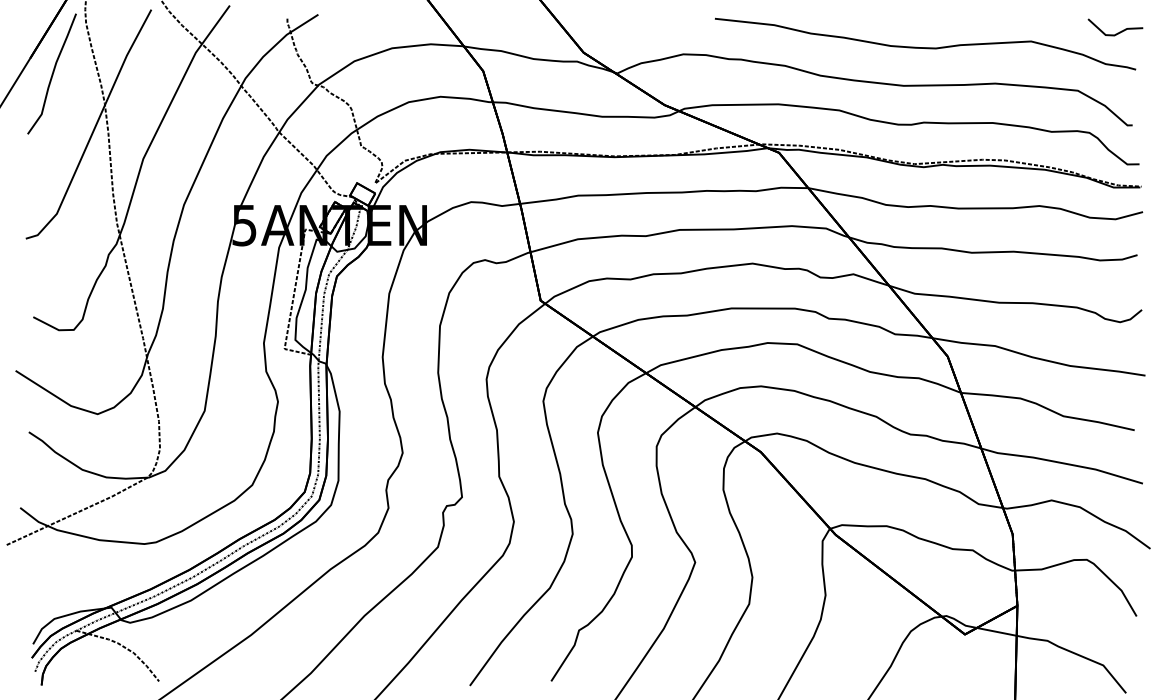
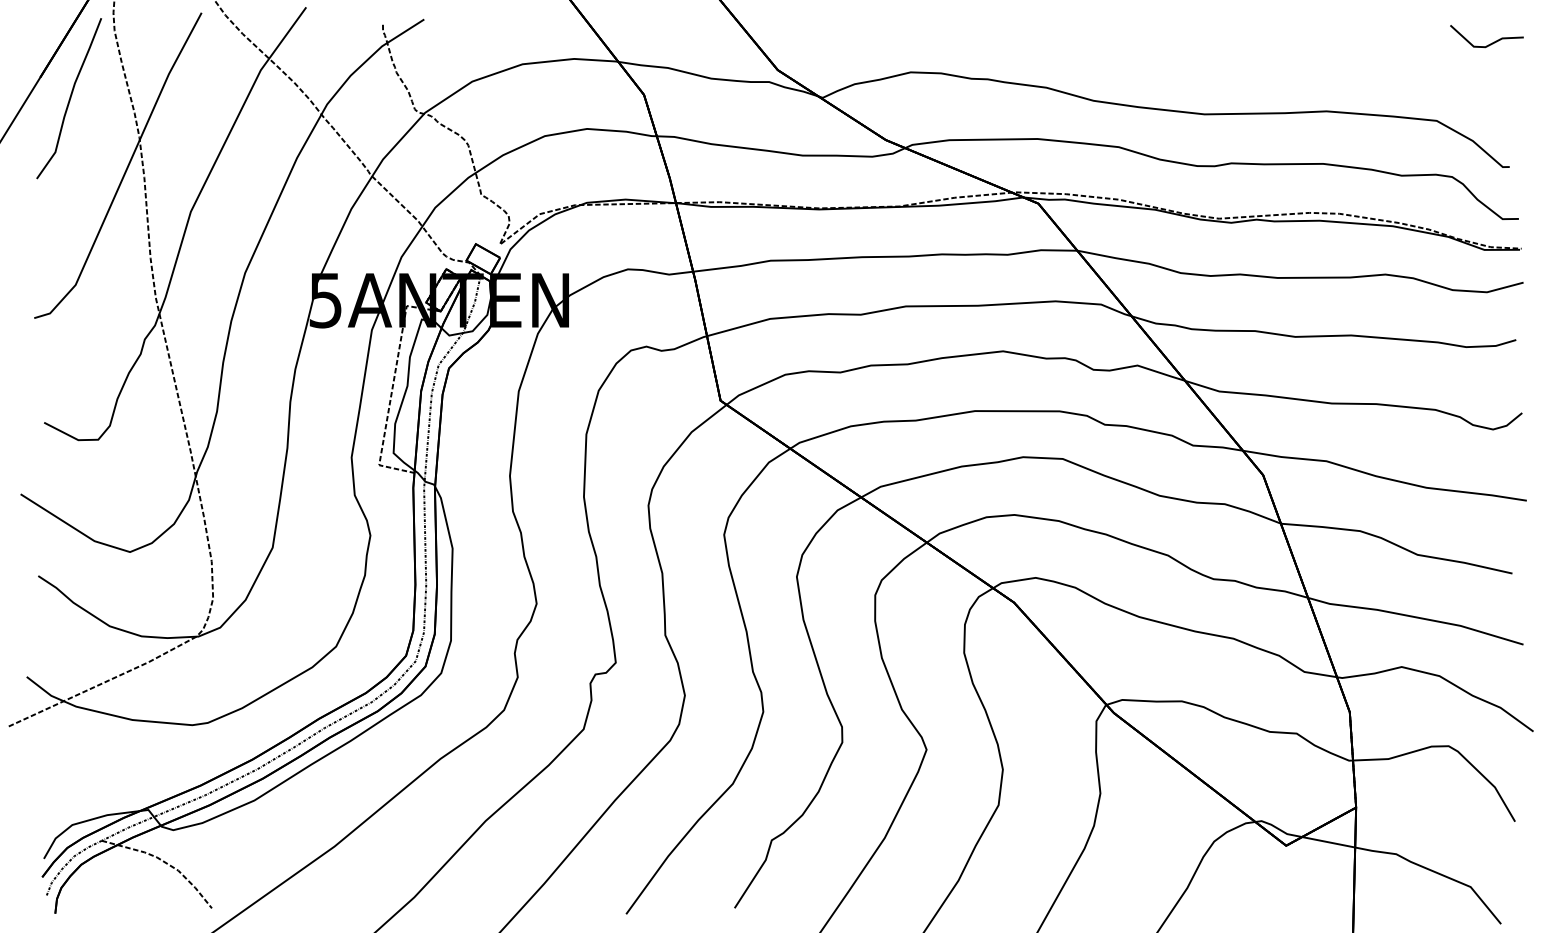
curve: (925, 47) -> (1233, 63), removed

